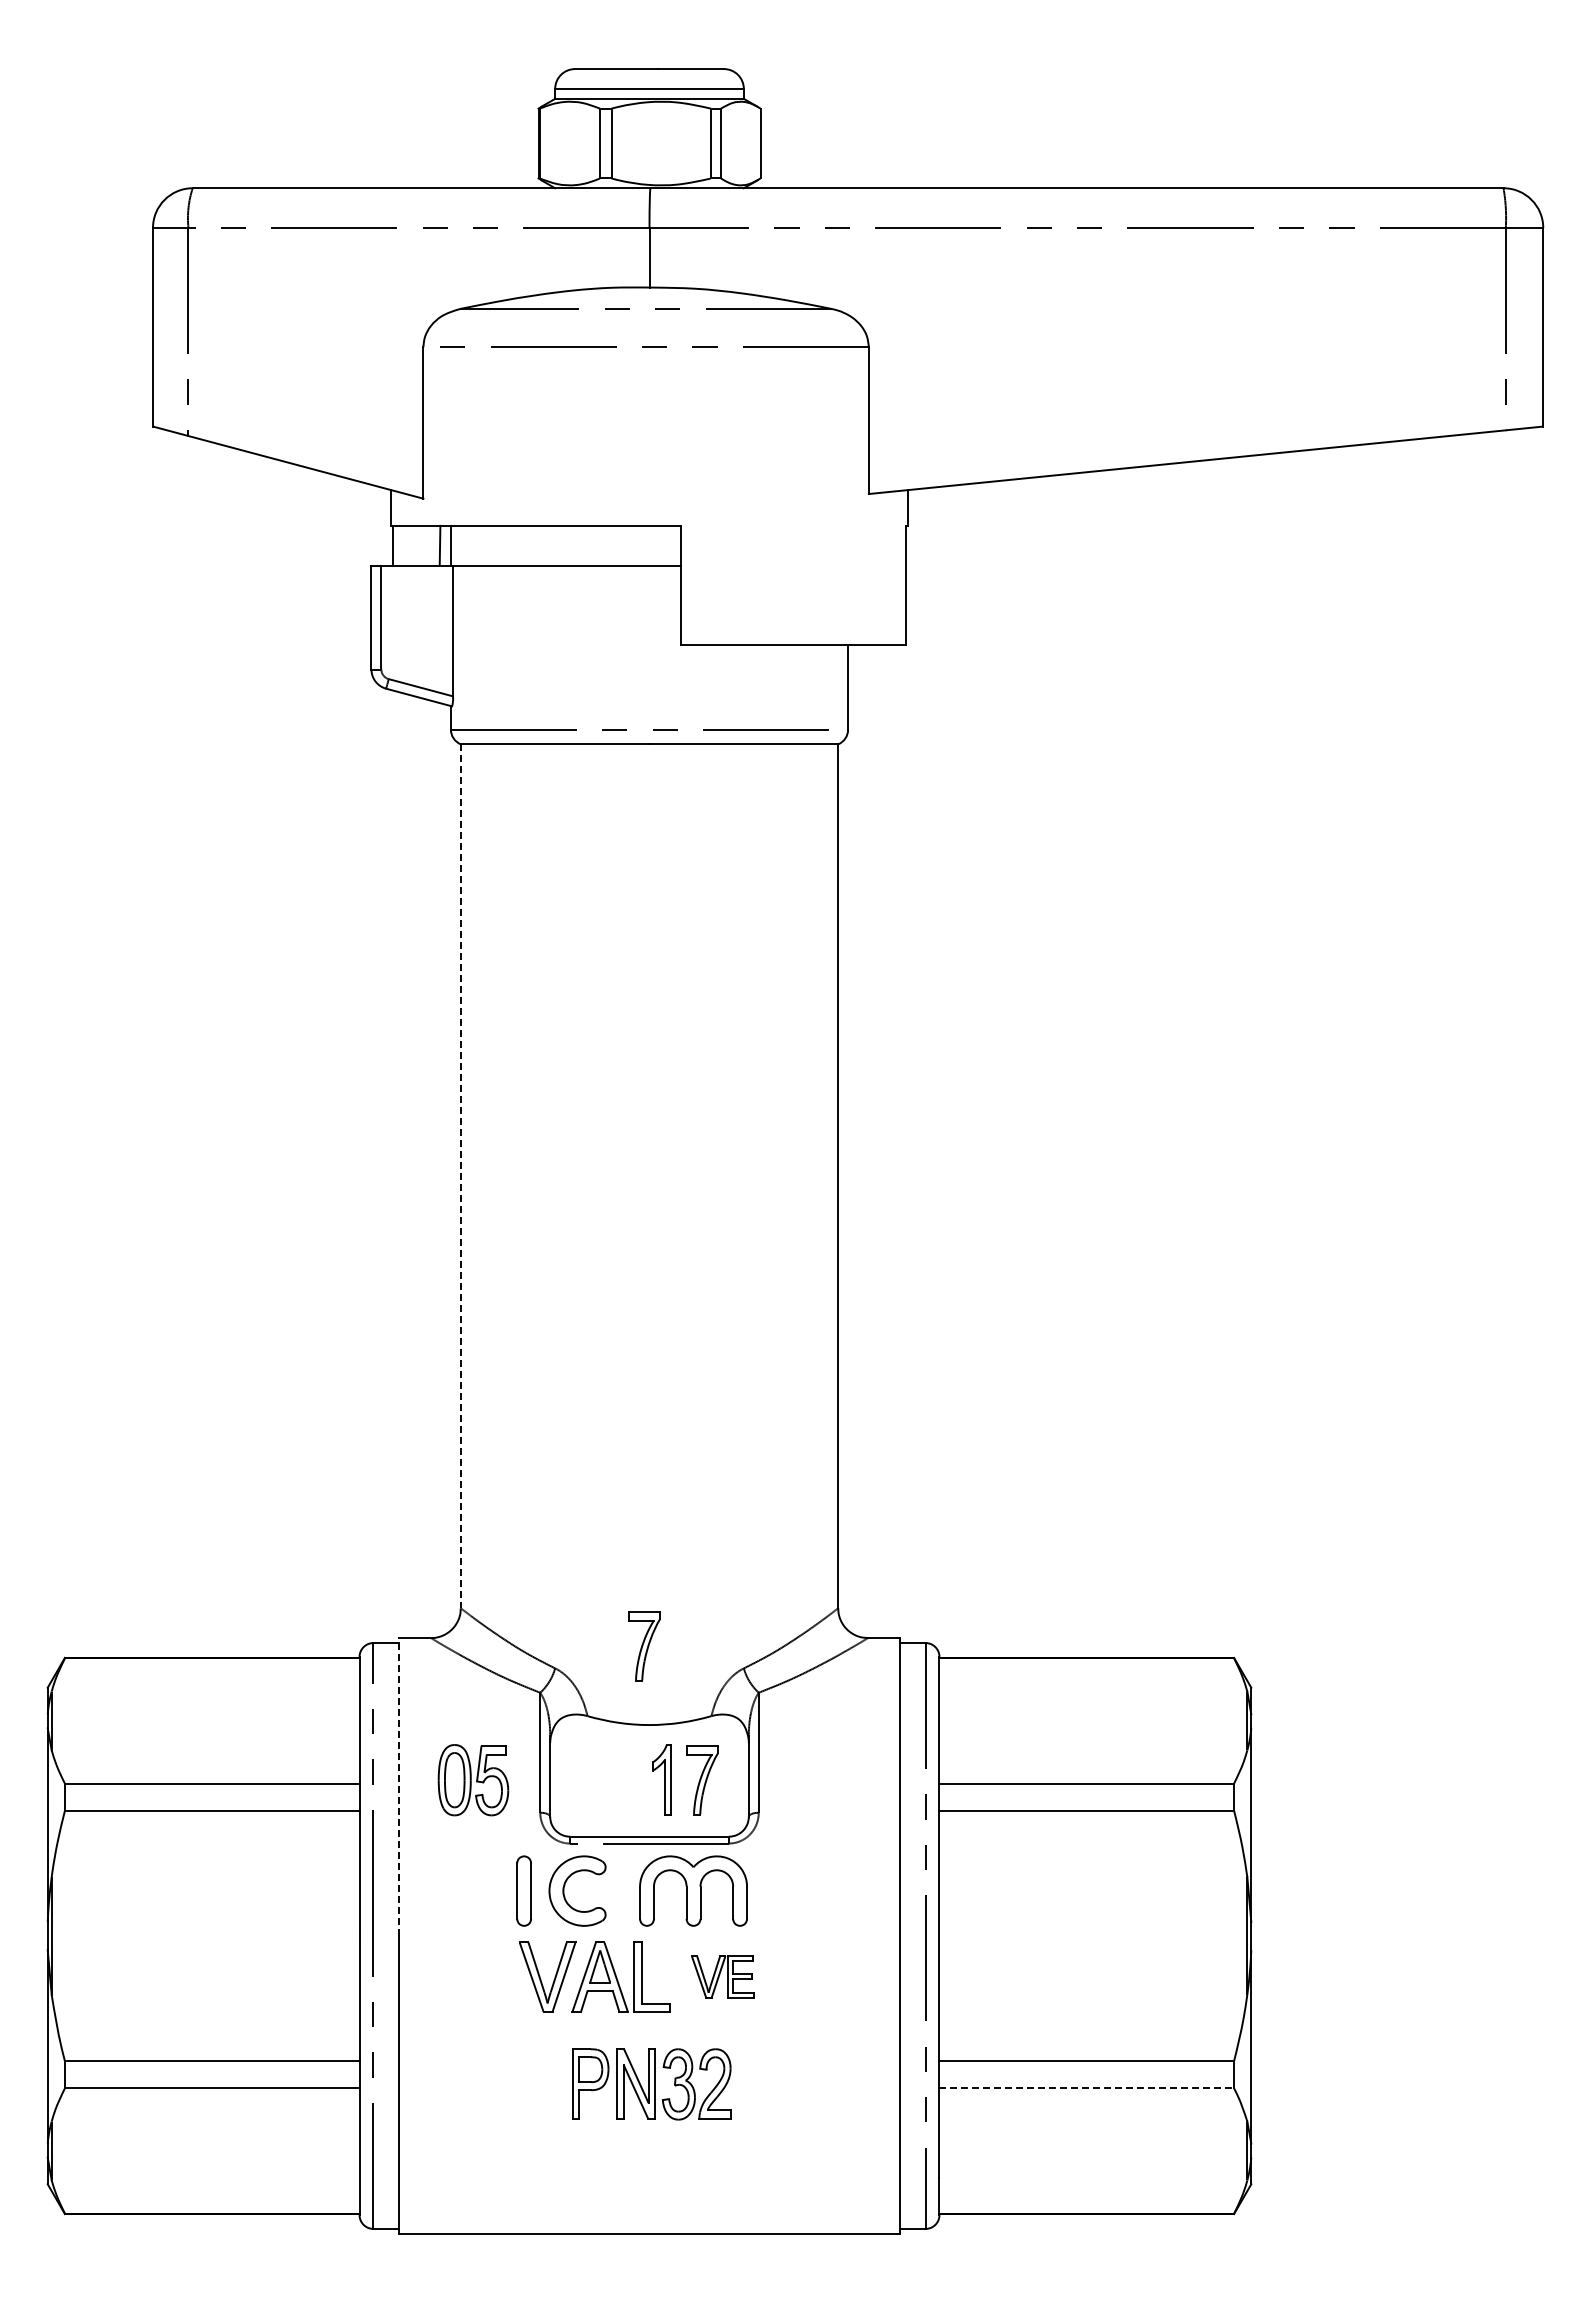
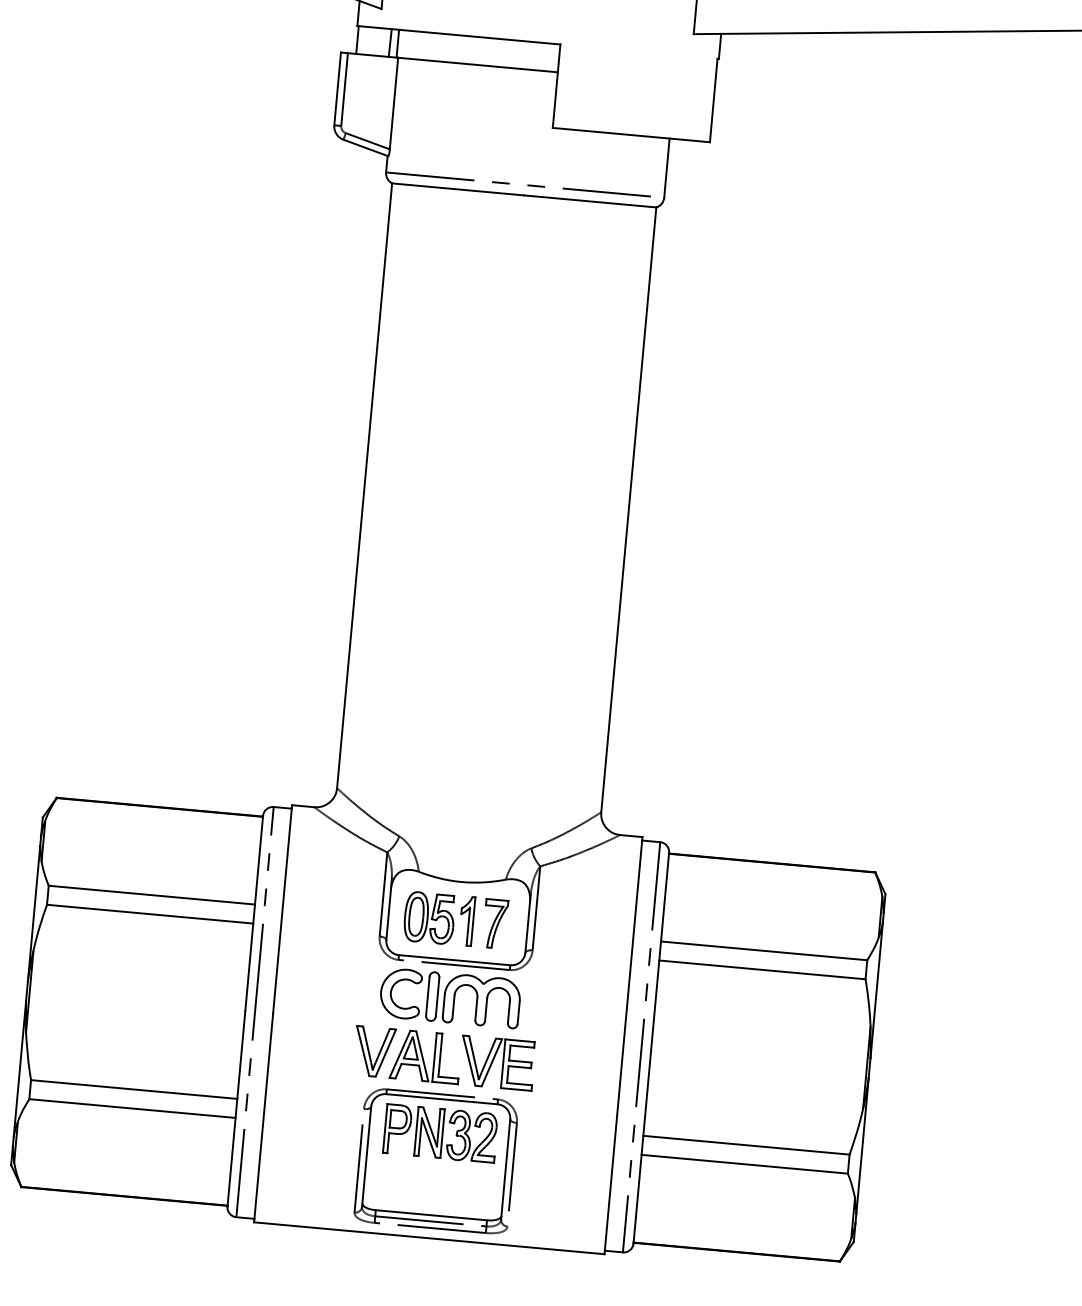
line: (460, 1176) -> (364, 485), dashed -> solid
part: (644, 1646) -> (463, 826), removed
part: (473, 1780) -> (429, 918), moved
line: (399, 1787) -> (282, 909), dashed -> solid
part: (523, 1890) -> (432, 996), moved
part: (722, 1976) -> (496, 1062), size x1.67
line: (1087, 2088) -> (745, 1164), dashed -> solid
part: (649, 2123) -> (436, 1160), added

